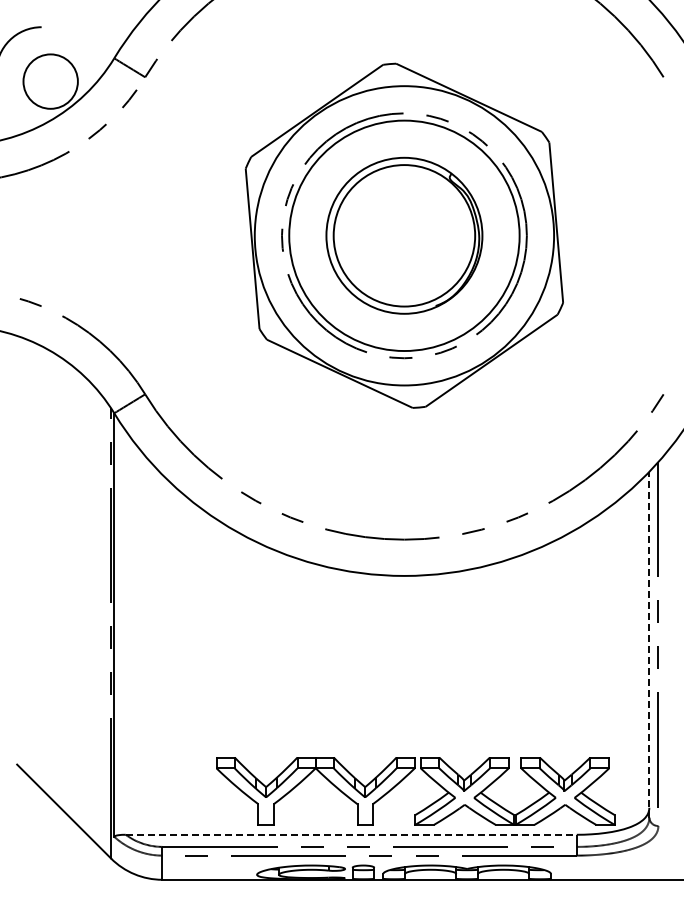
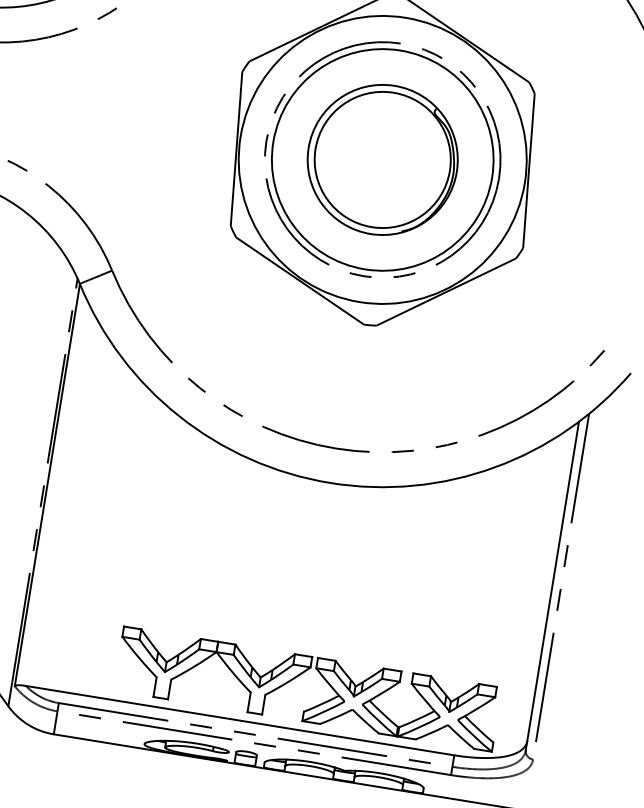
line: (649, 644) -> (552, 585), dashed -> solid
line: (351, 834) -> (240, 720), dashed -> solid

